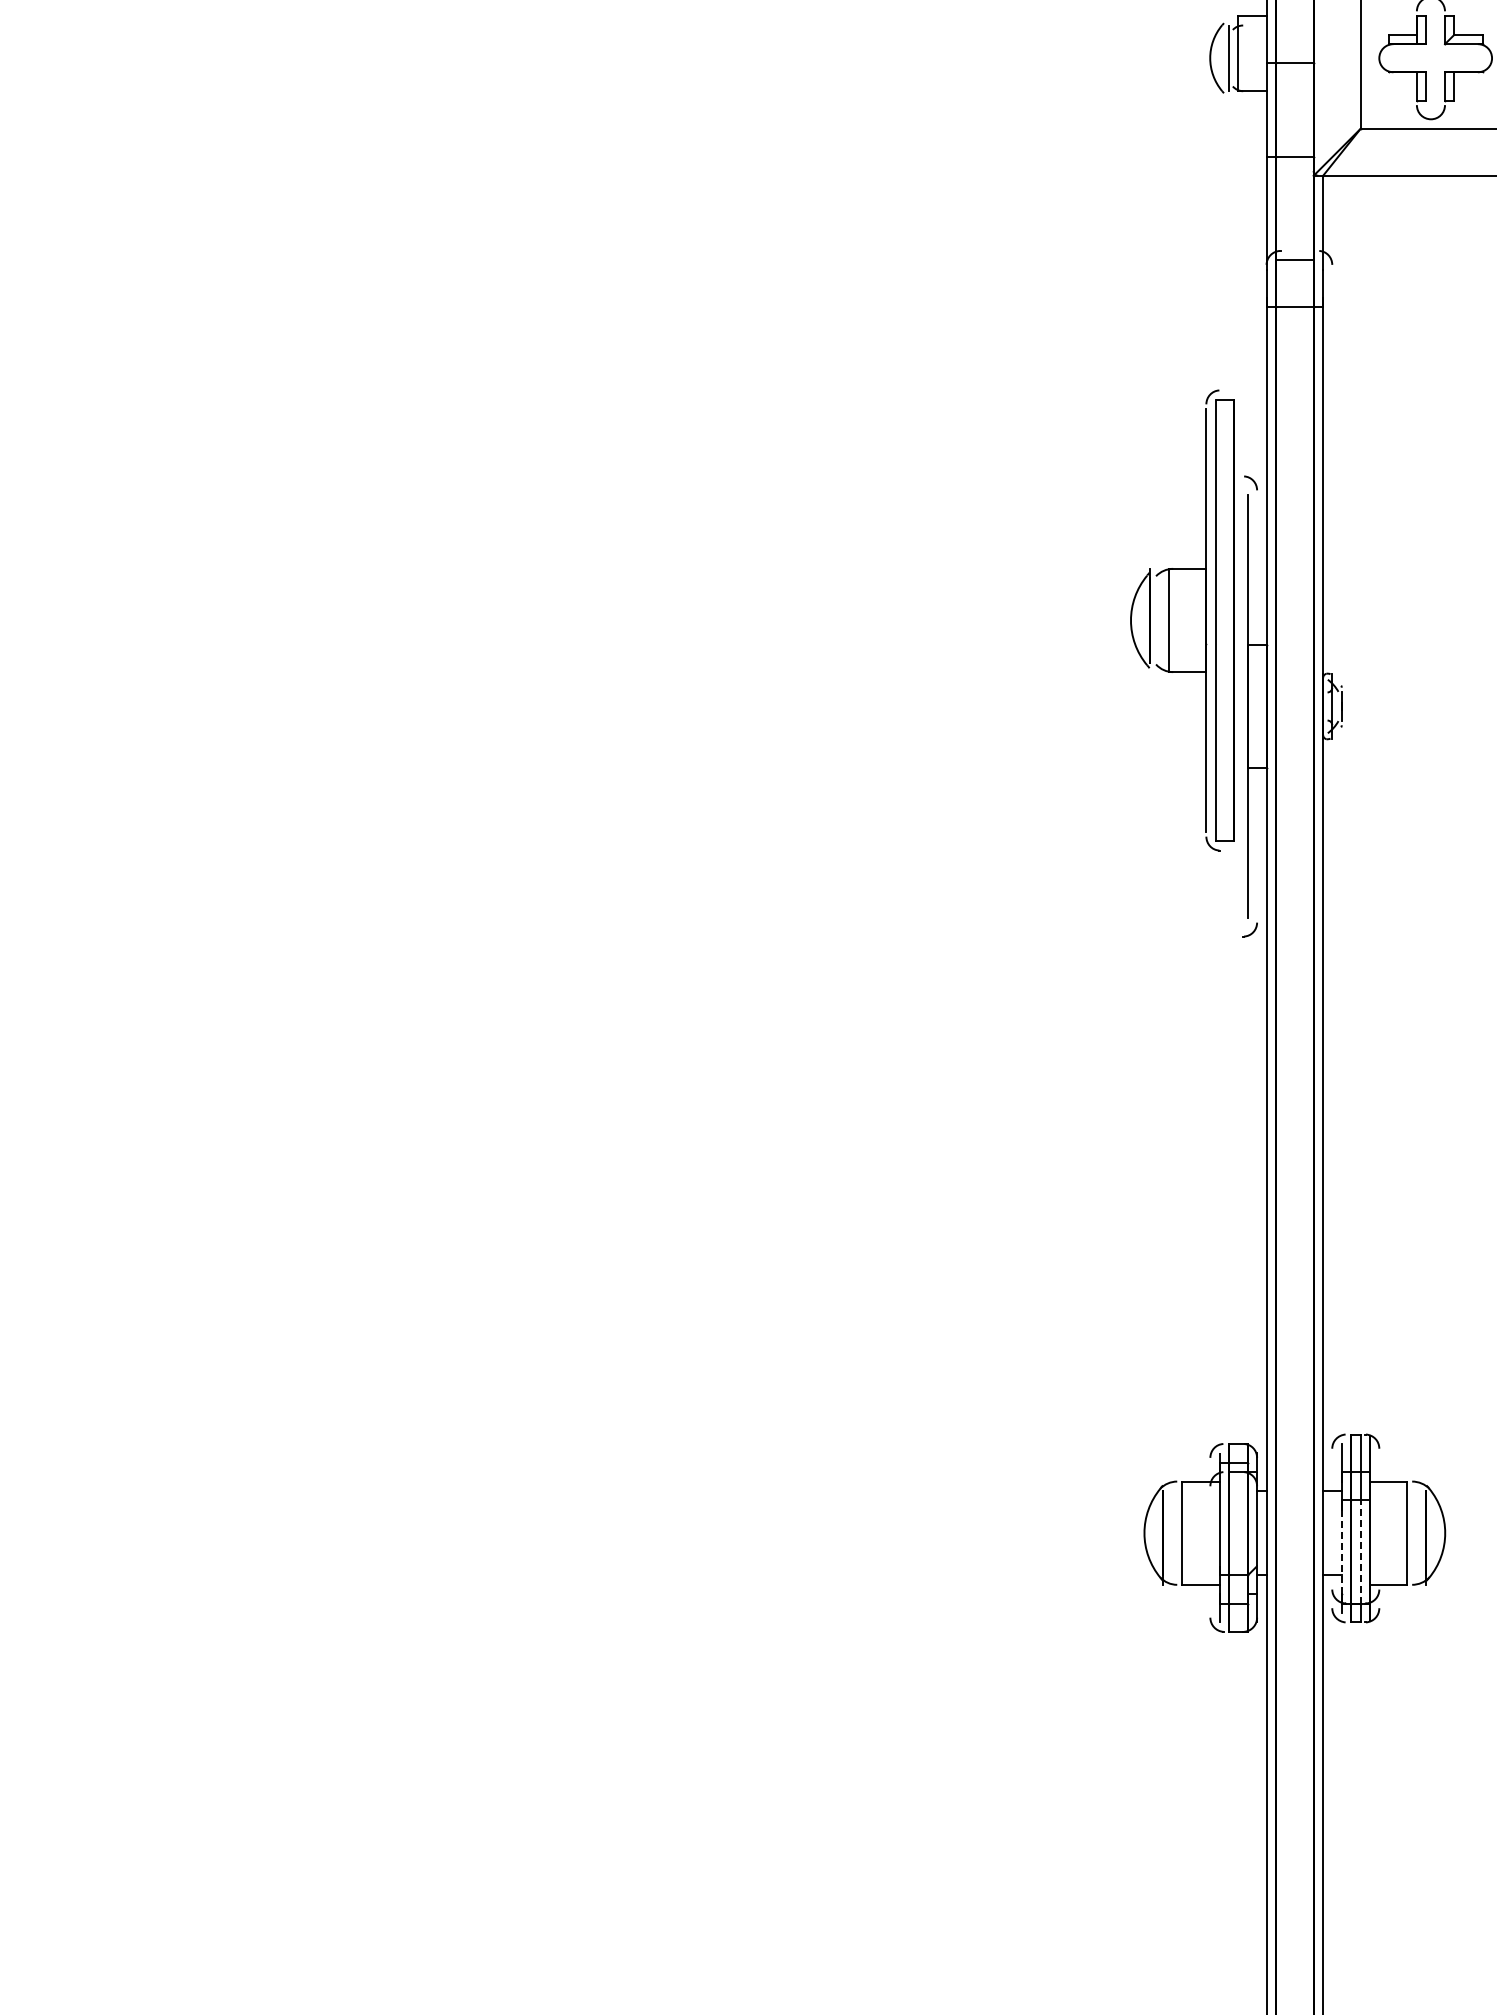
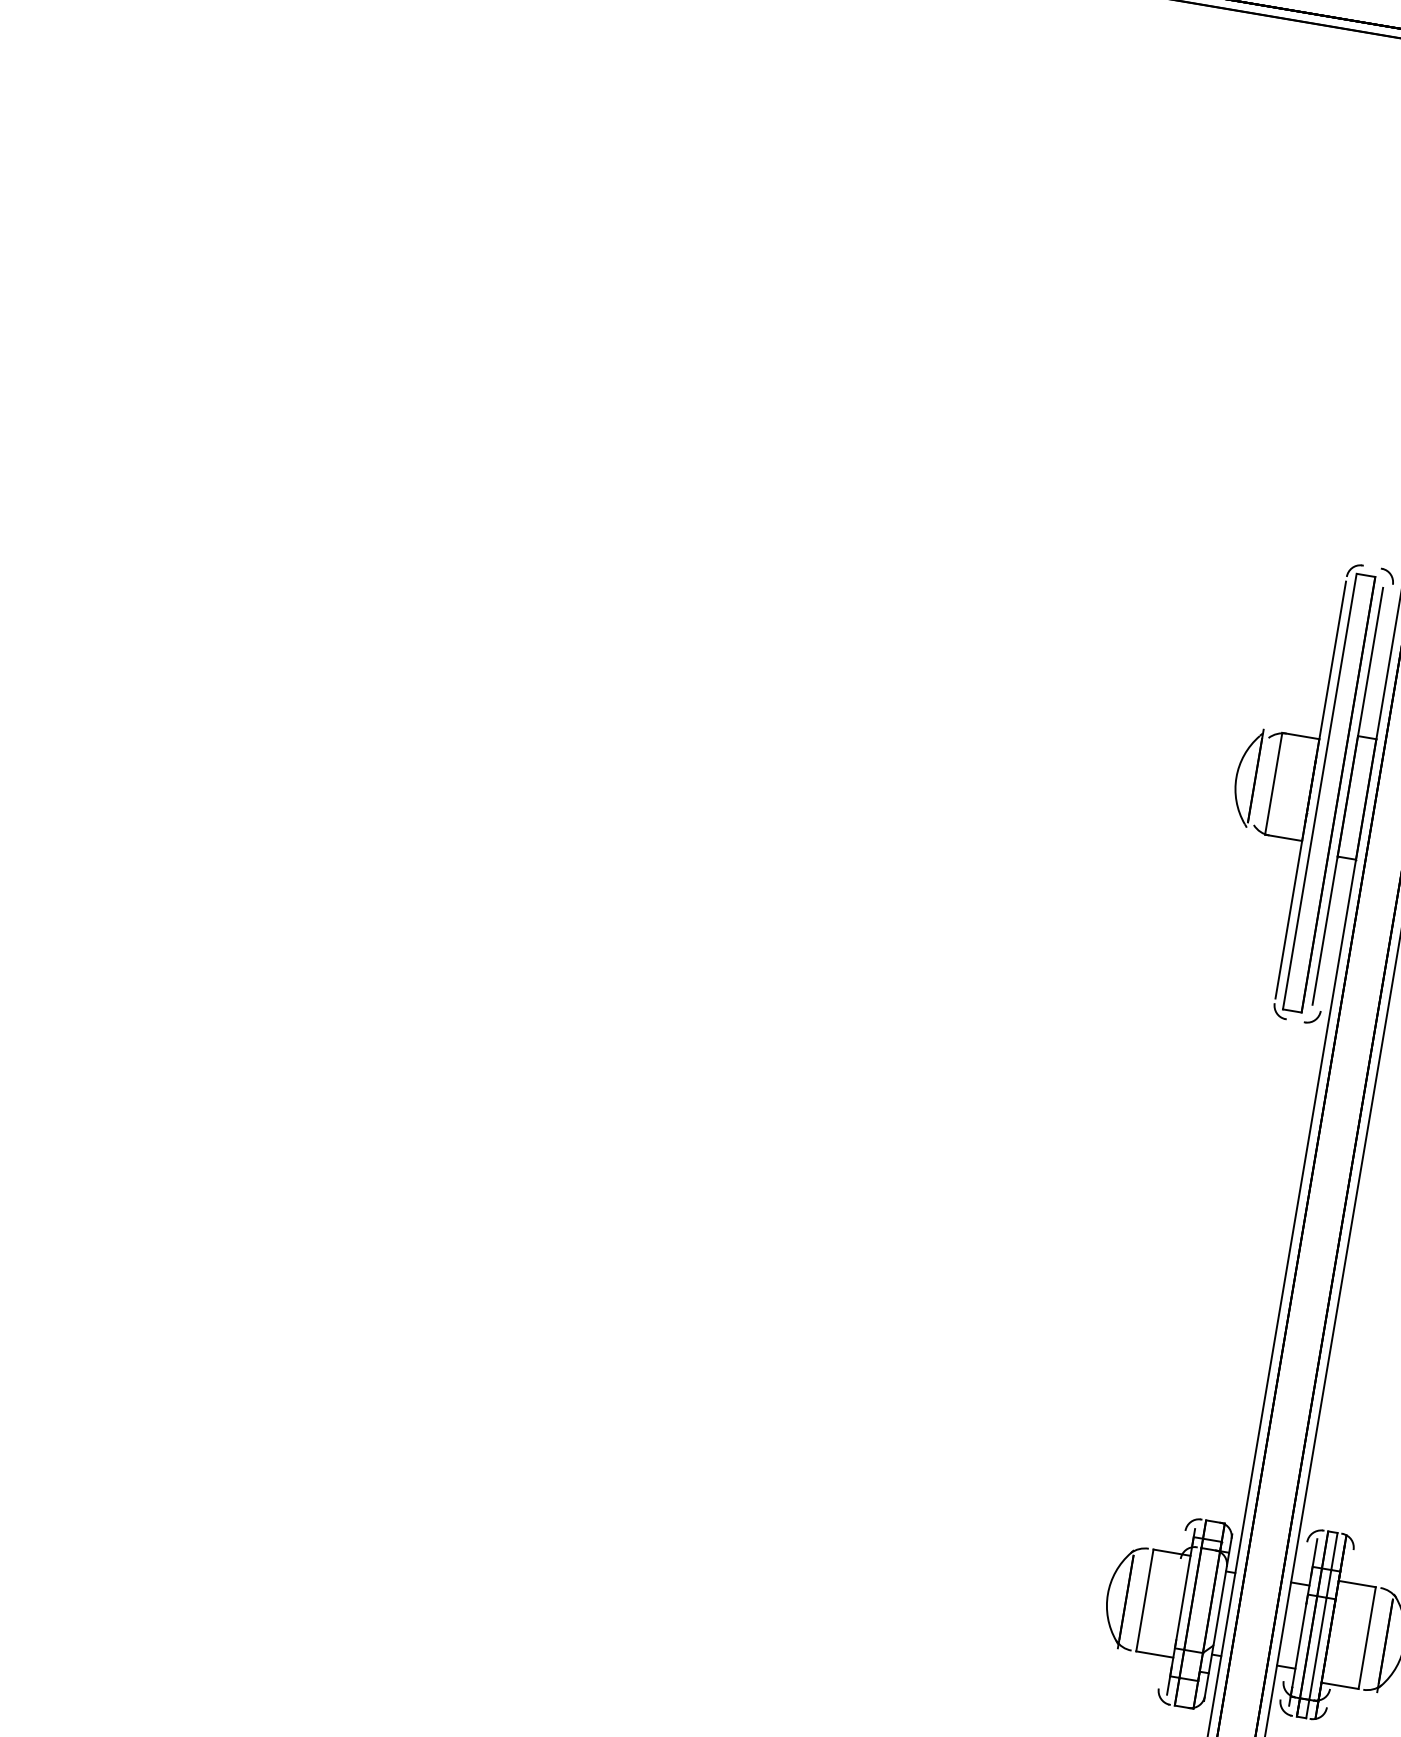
part: (1182, 620) -> (1287, 786), moved
line: (1341, 1551) -> (1299, 1645), dashed -> solid
line: (1360, 1551) -> (1317, 1648), dashed -> solid

